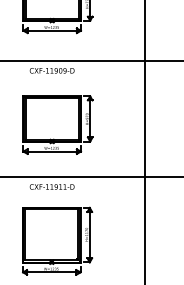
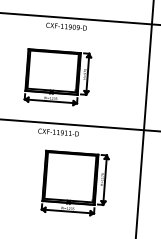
part: (57, 124) -> (57, 77), moved
part: (57, 240) -> (75, 182), moved

